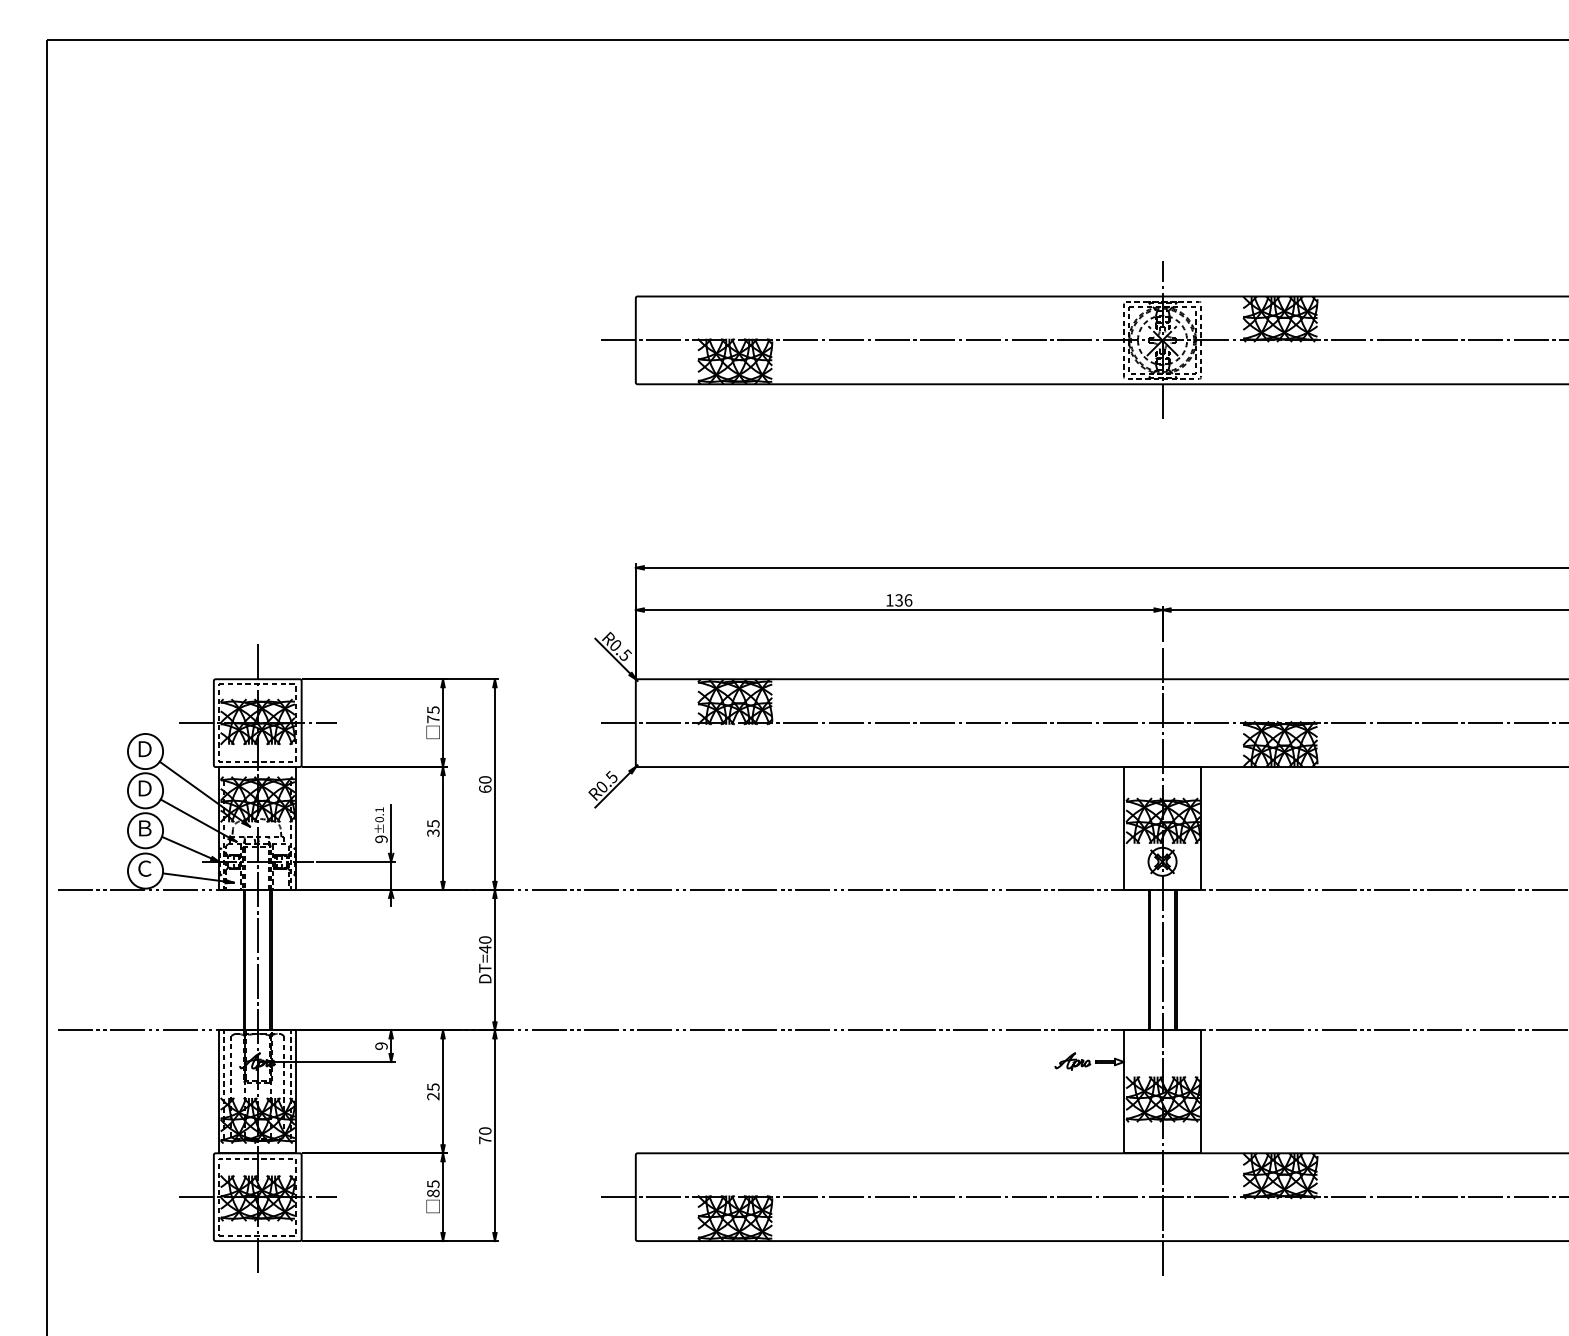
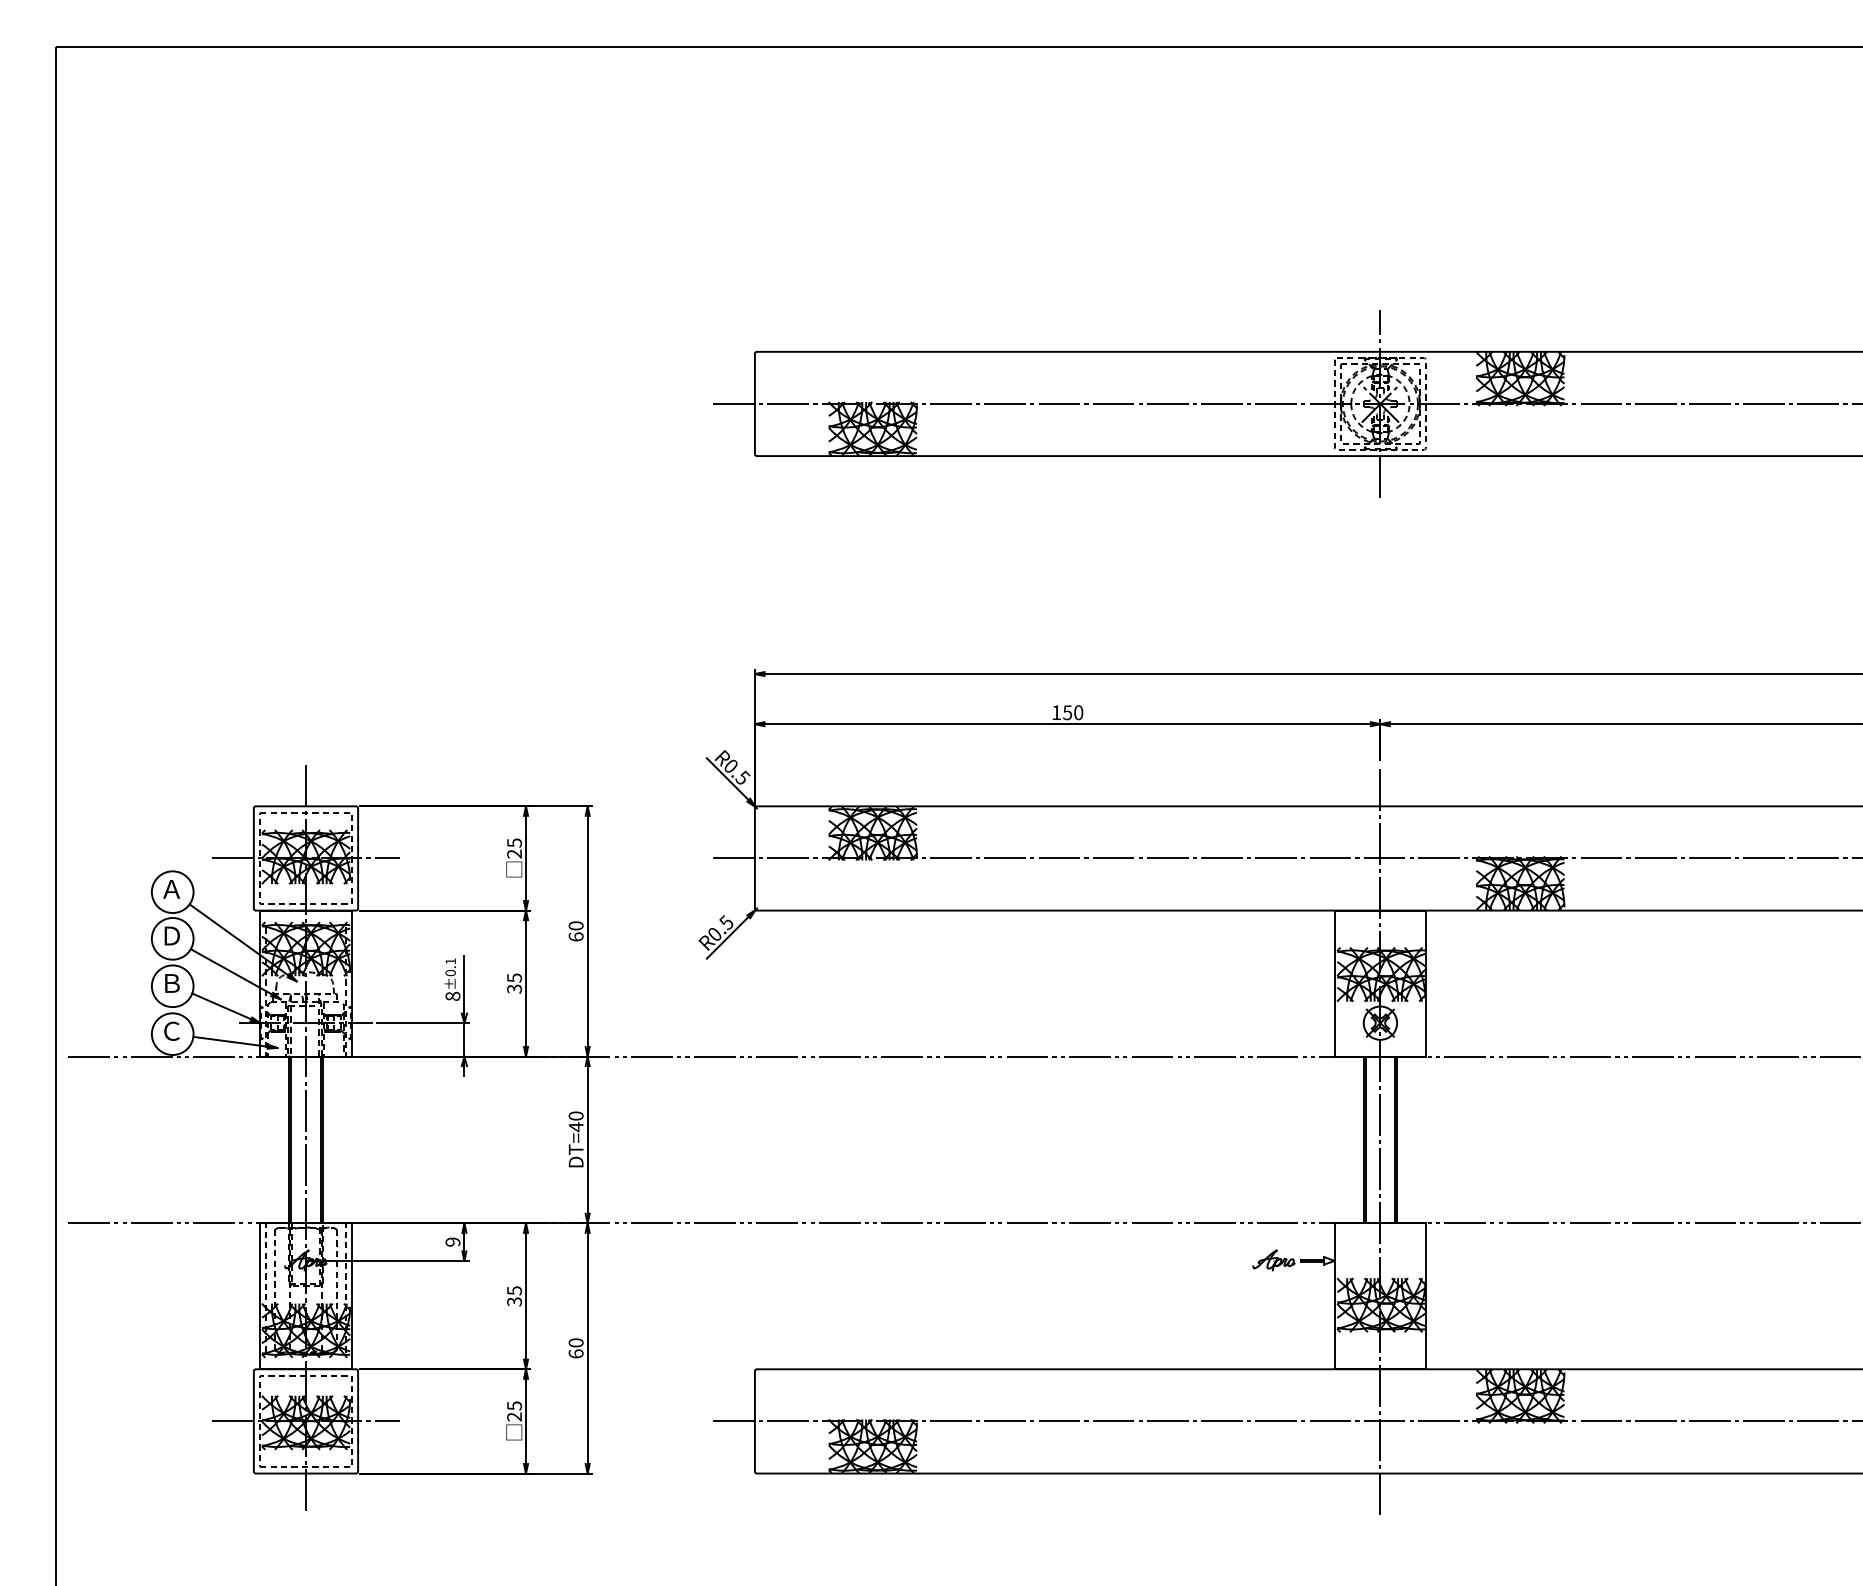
text: (903, 600) -> (1072, 712), 136 -> 150
text: (433, 719) -> (514, 854), 75 -> 25
text: (144, 749) -> (171, 889), Ｄ -> Ａ
text: (381, 839) -> (452, 996), 9 -> 8
text: (433, 1096) -> (514, 1301), 25 -> 35
text: (485, 1140) -> (576, 1354), 70 -> 60
text: (433, 1193) -> (514, 1417), 85 -> 25

